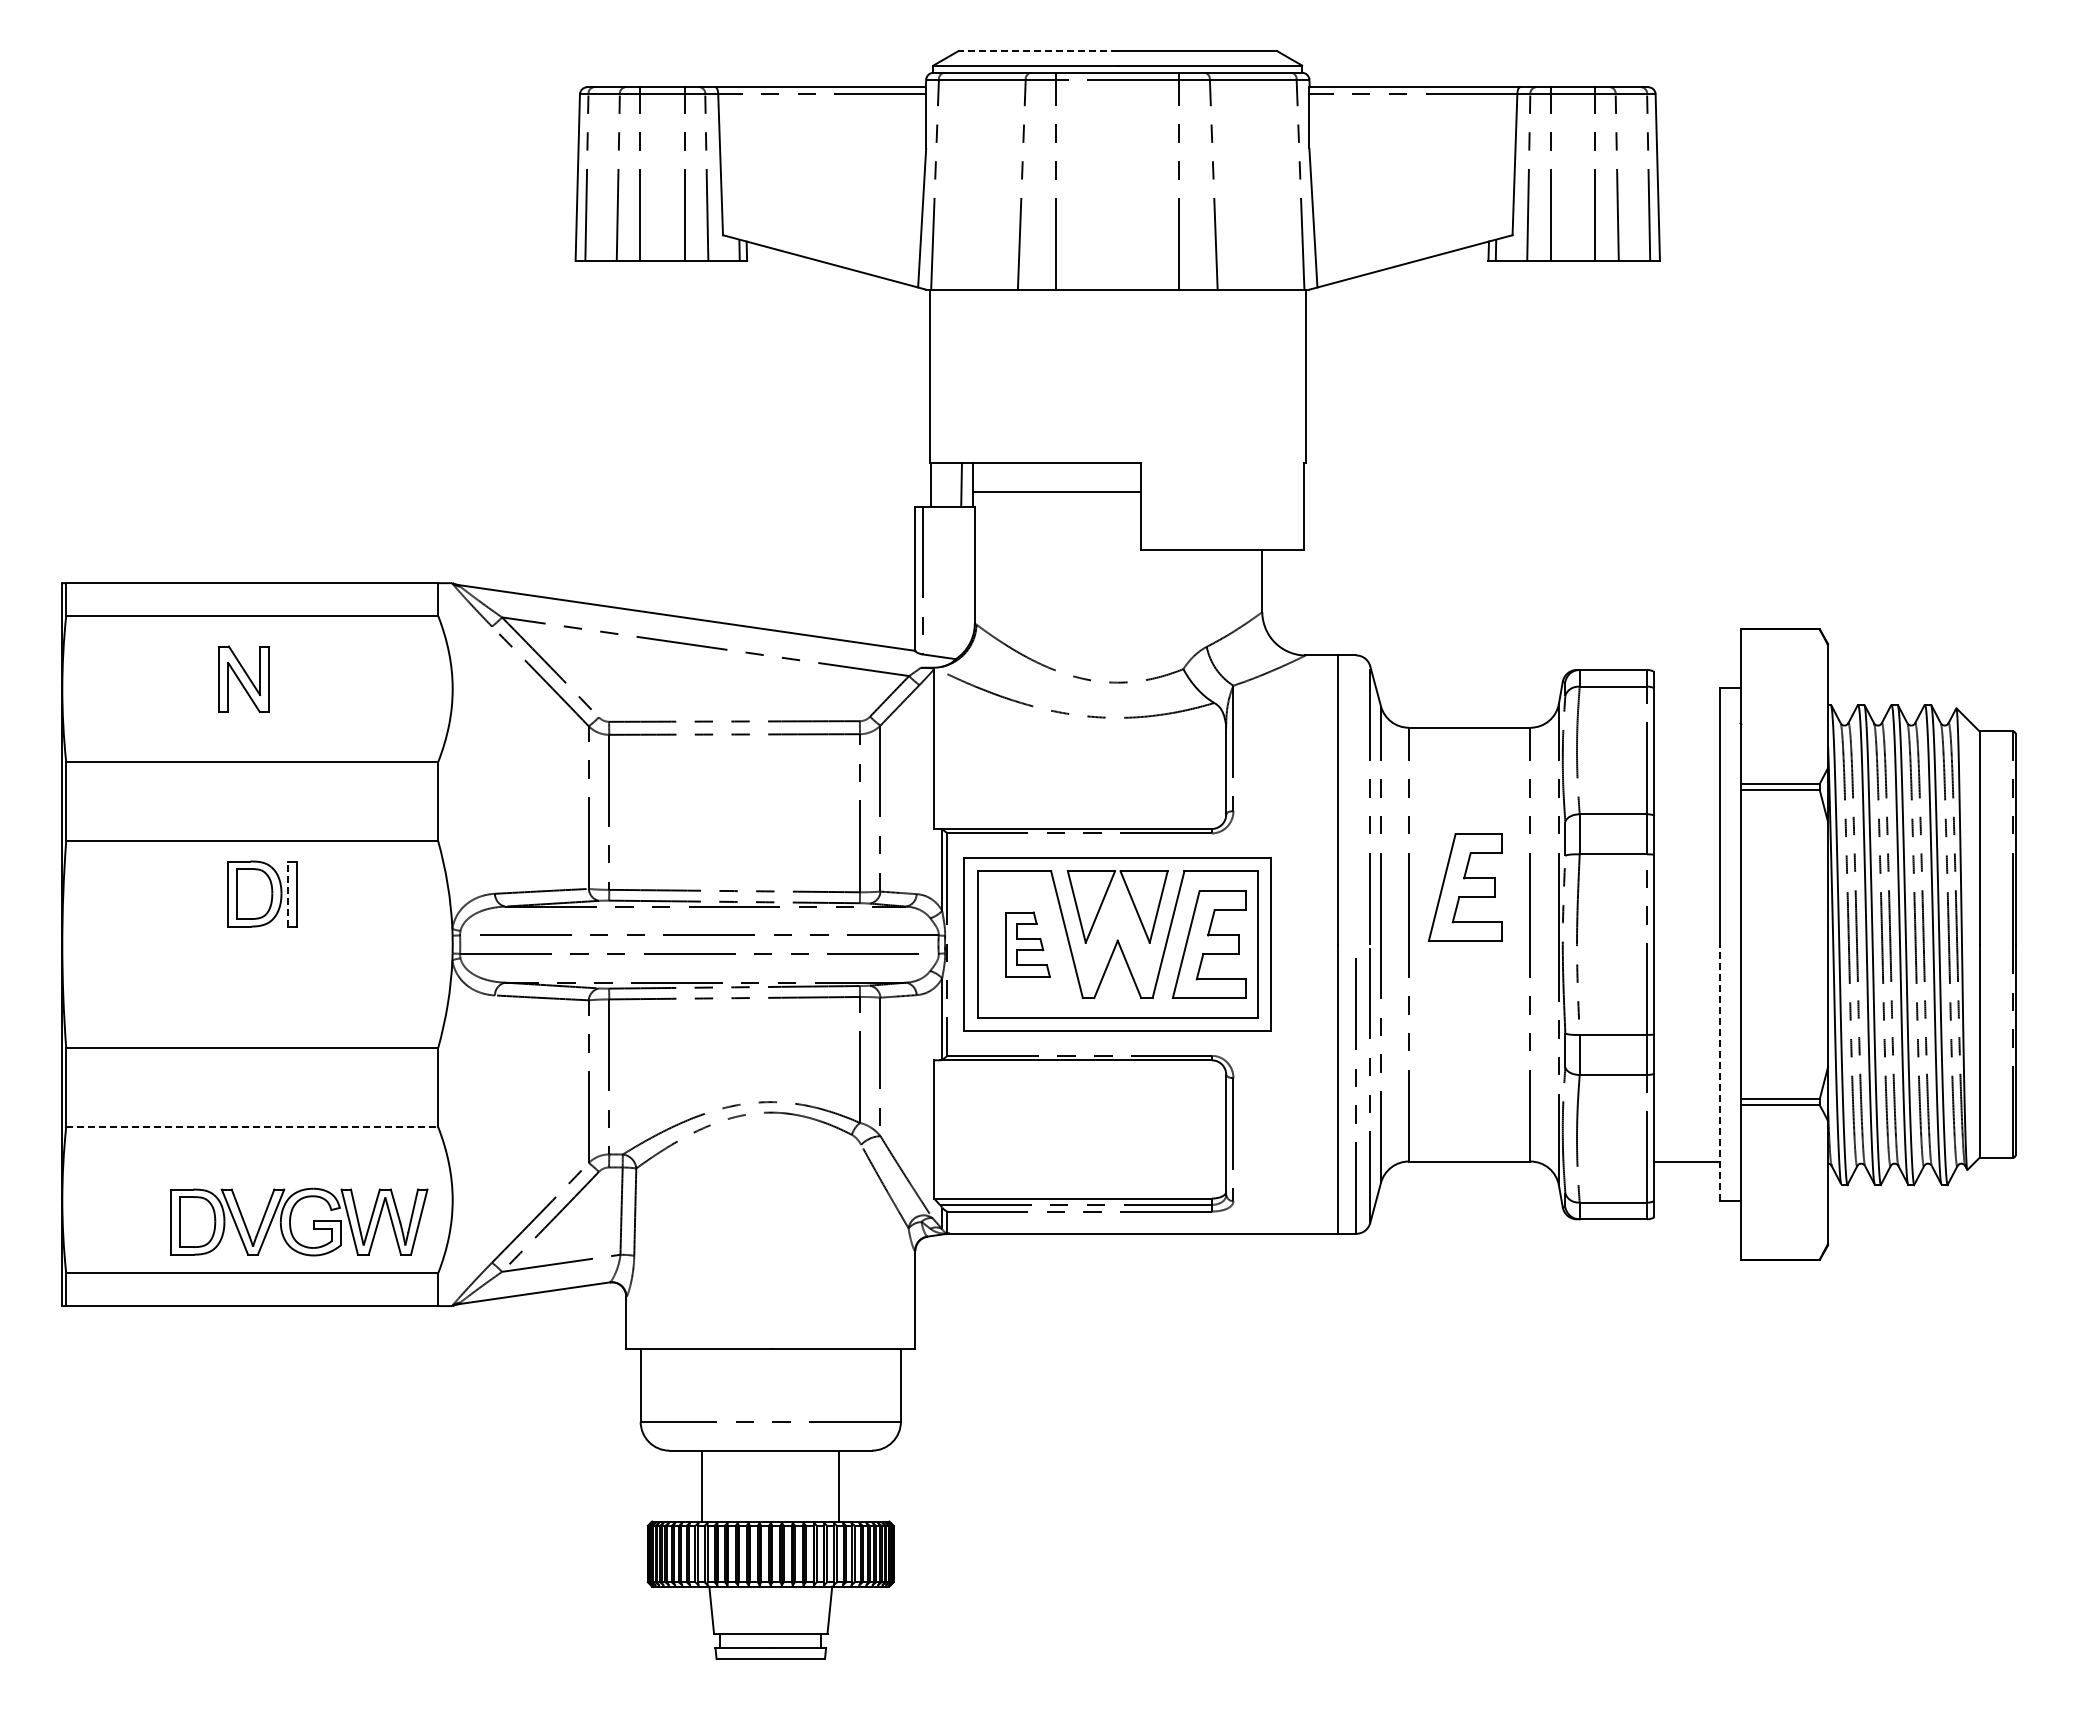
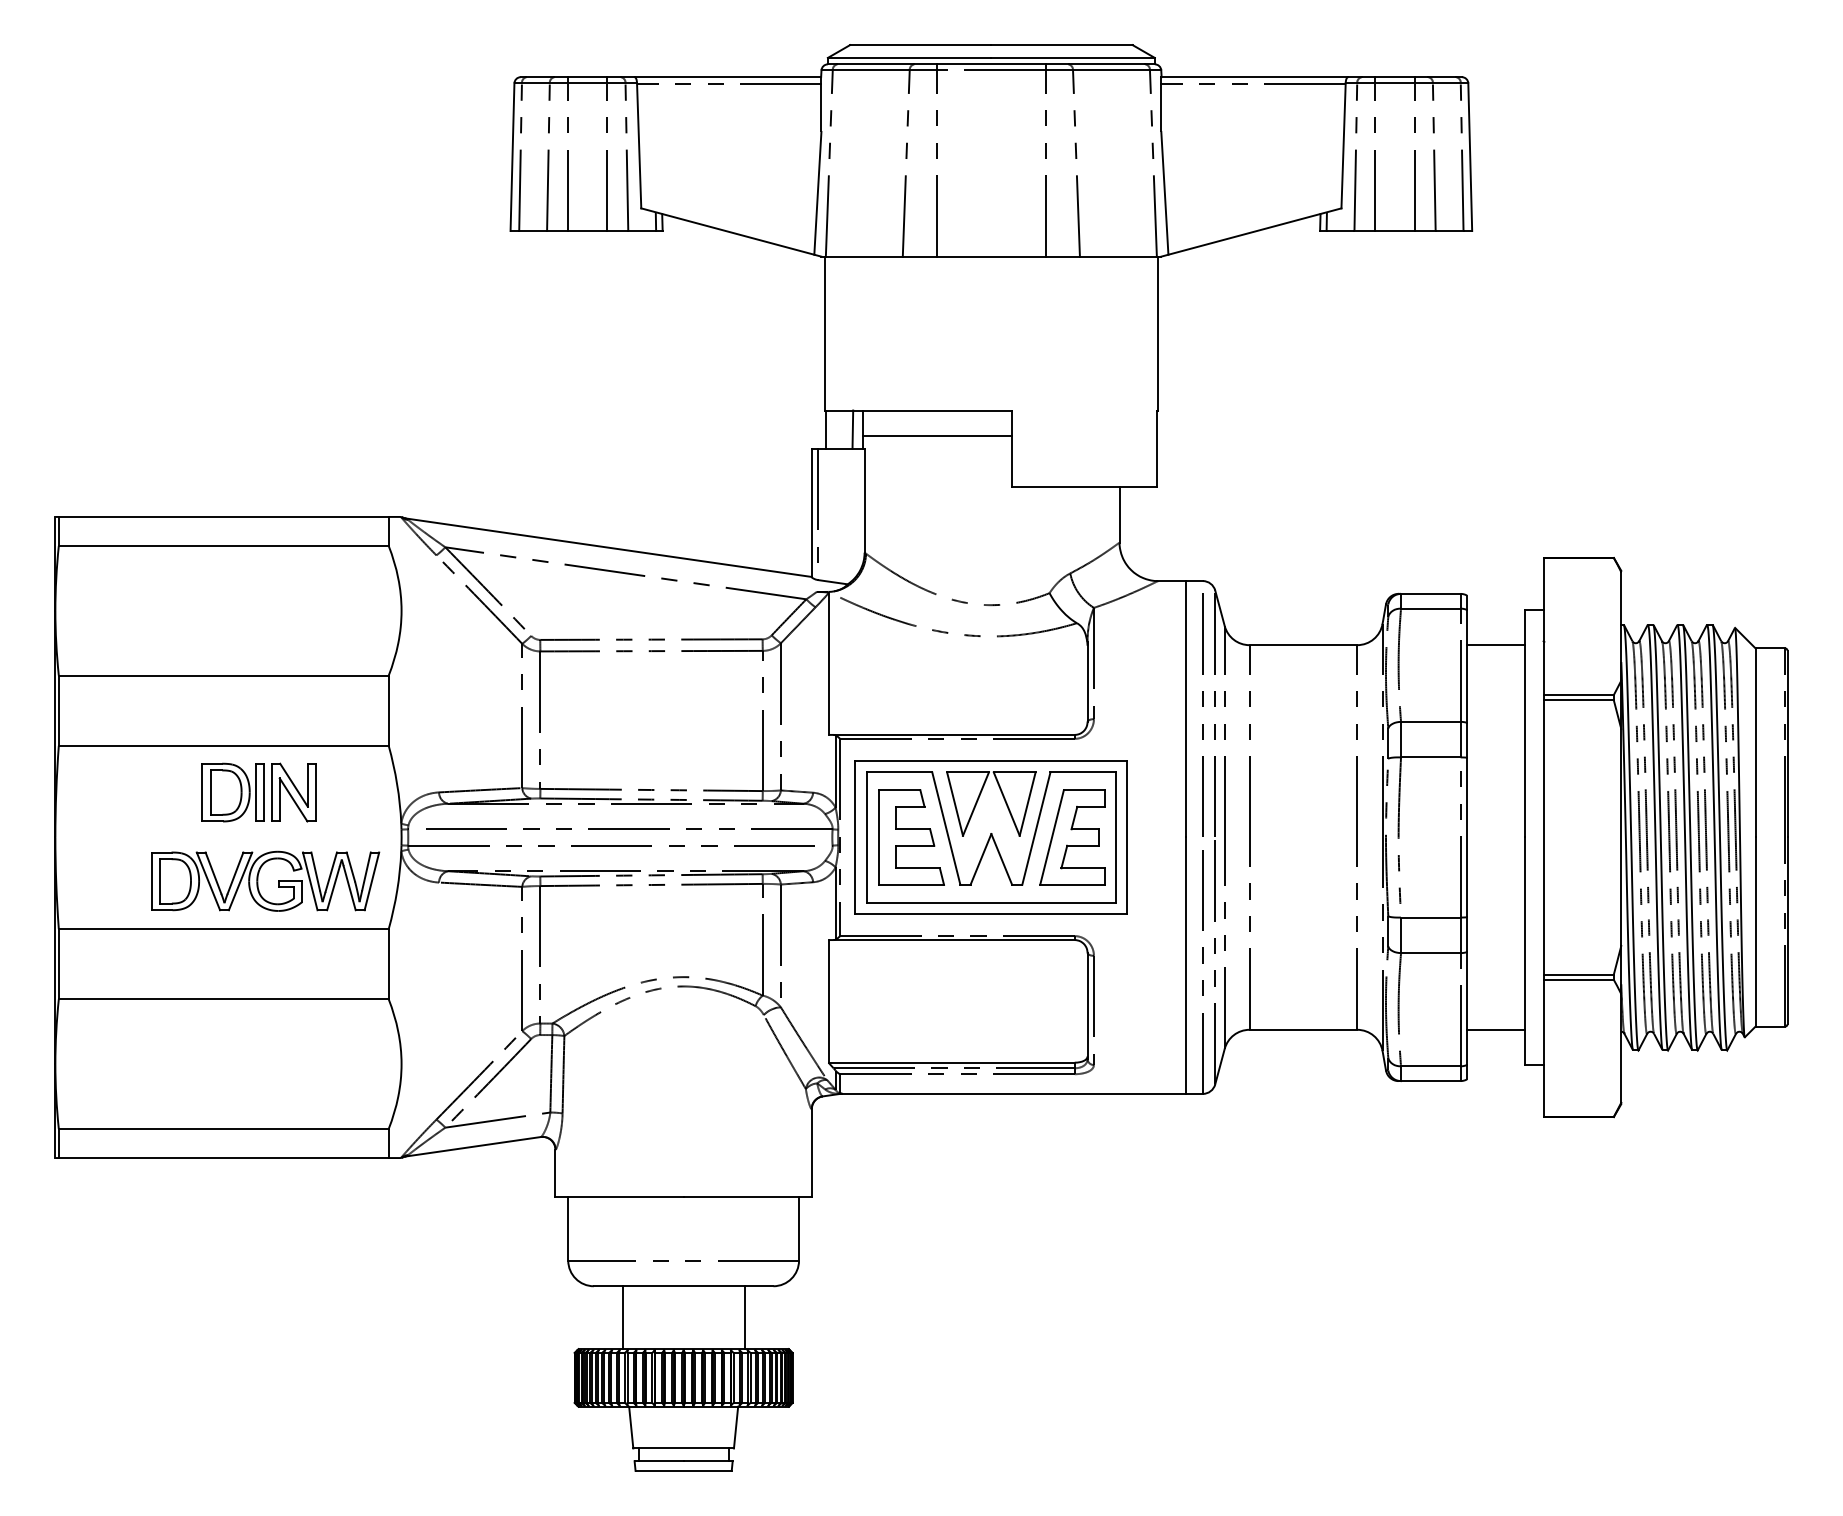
line: (1038, 51) -> (921, 45), dashed -> solid
part: (243, 678) -> (293, 792), moved
line: (1686, 727) -> (1495, 644), added
line: (1355, 797) -> (1202, 707), added
part: (1464, 887) -> (1298, 786), removed
line: (288, 894) -> (255, 793), dashed -> solid
part: (1027, 944) -> (911, 837), size x1.67
line: (1719, 1072) -> (1524, 950), dashed -> solid
line: (252, 1127) -> (224, 999), dashed -> solid
part: (291, 1218) -> (258, 878), moved

